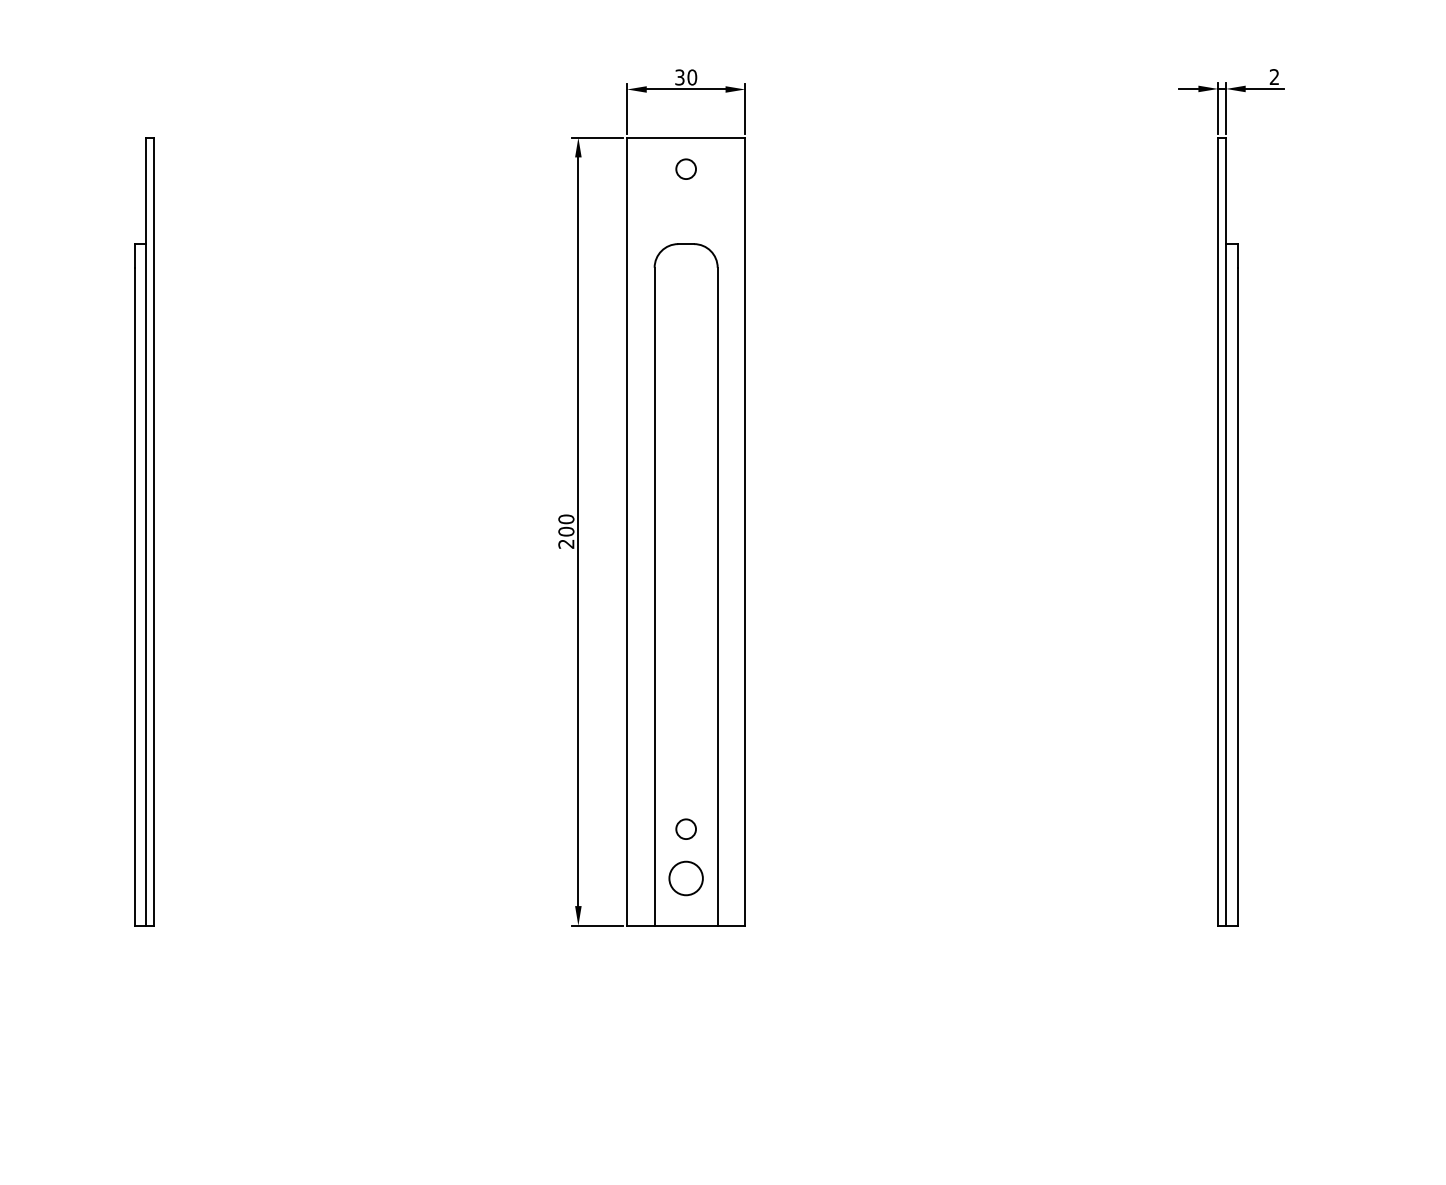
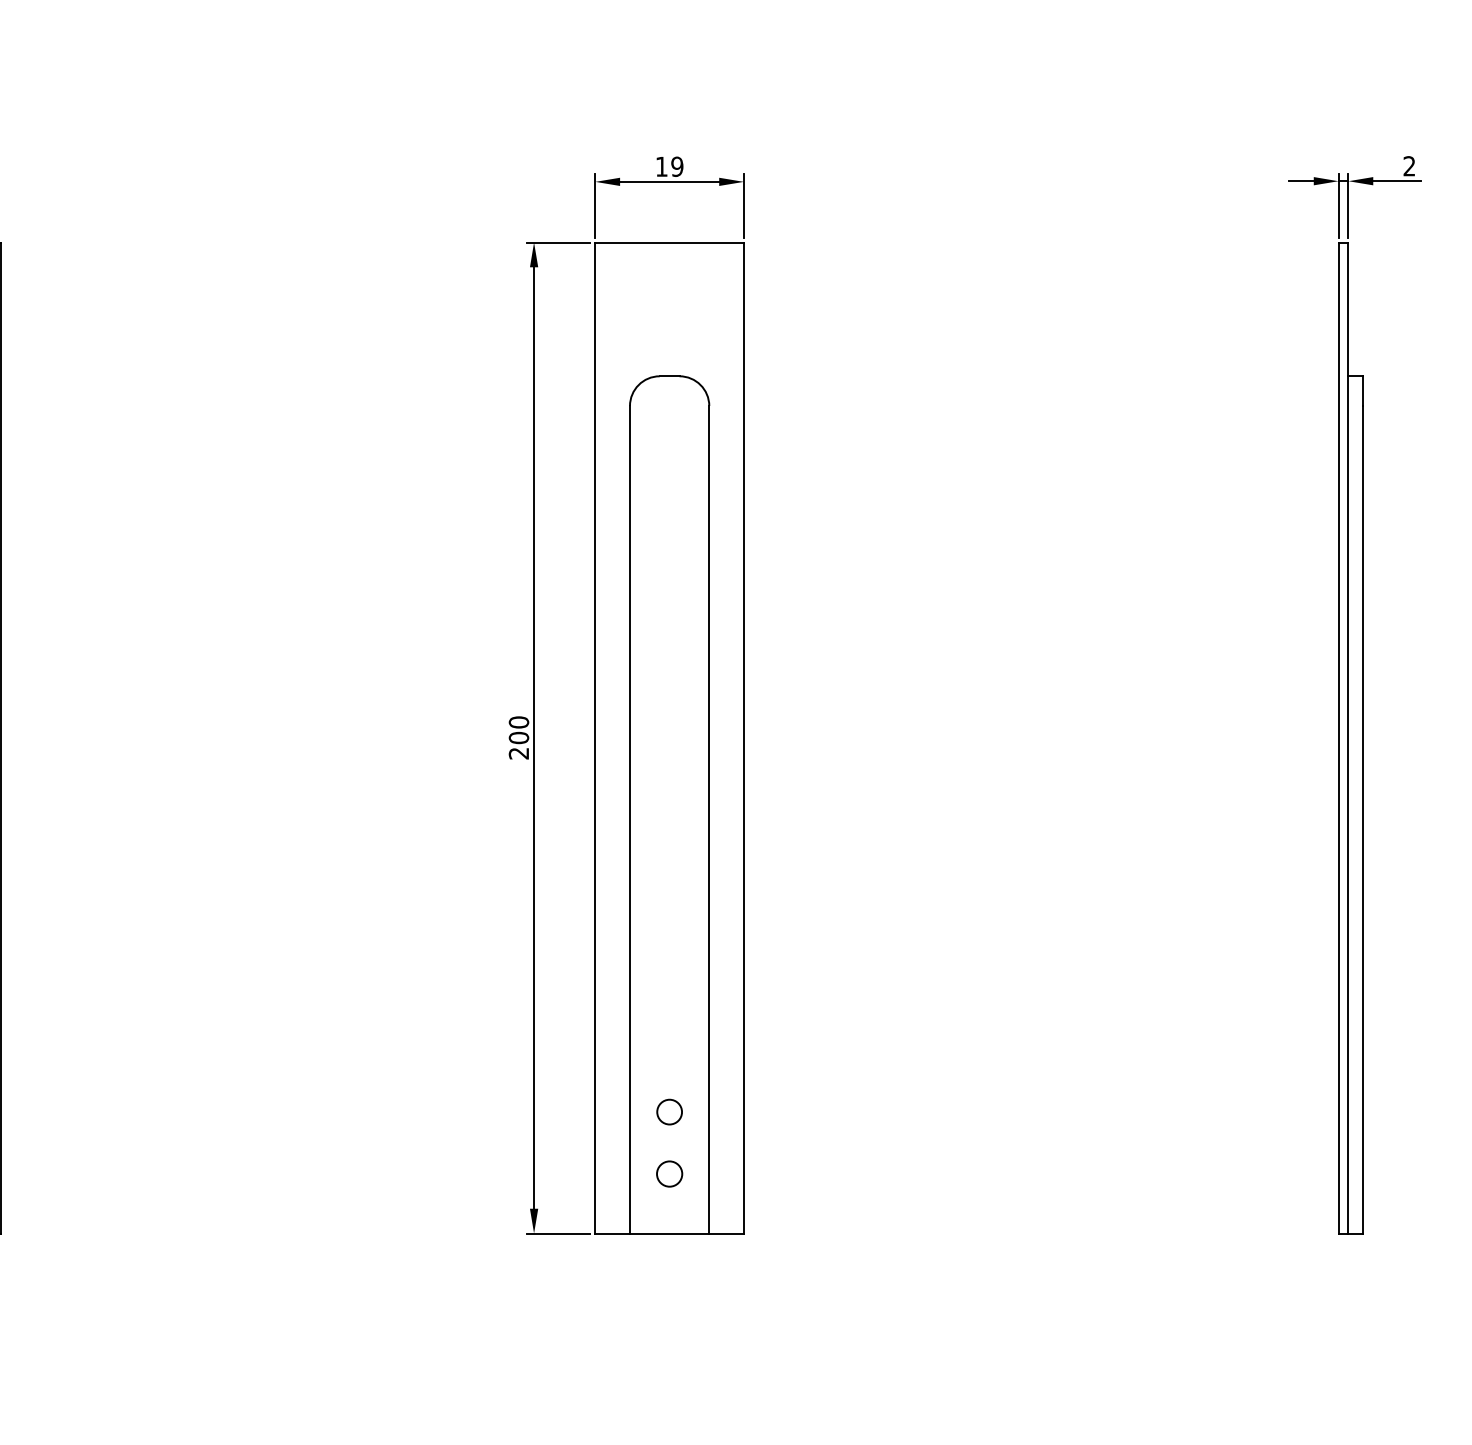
text: (686, 77) -> (670, 166), 30 -> 19
circle: (685, 168) -> (668, 281), removed
circle: (685, 878) -> (668, 1174), size x0.6

